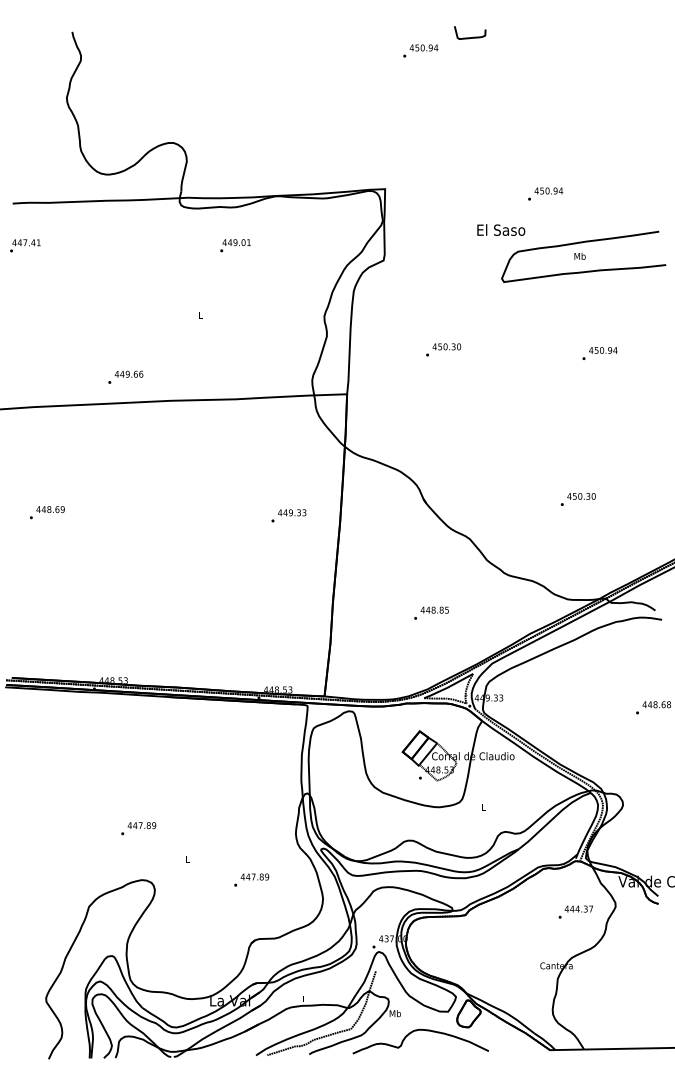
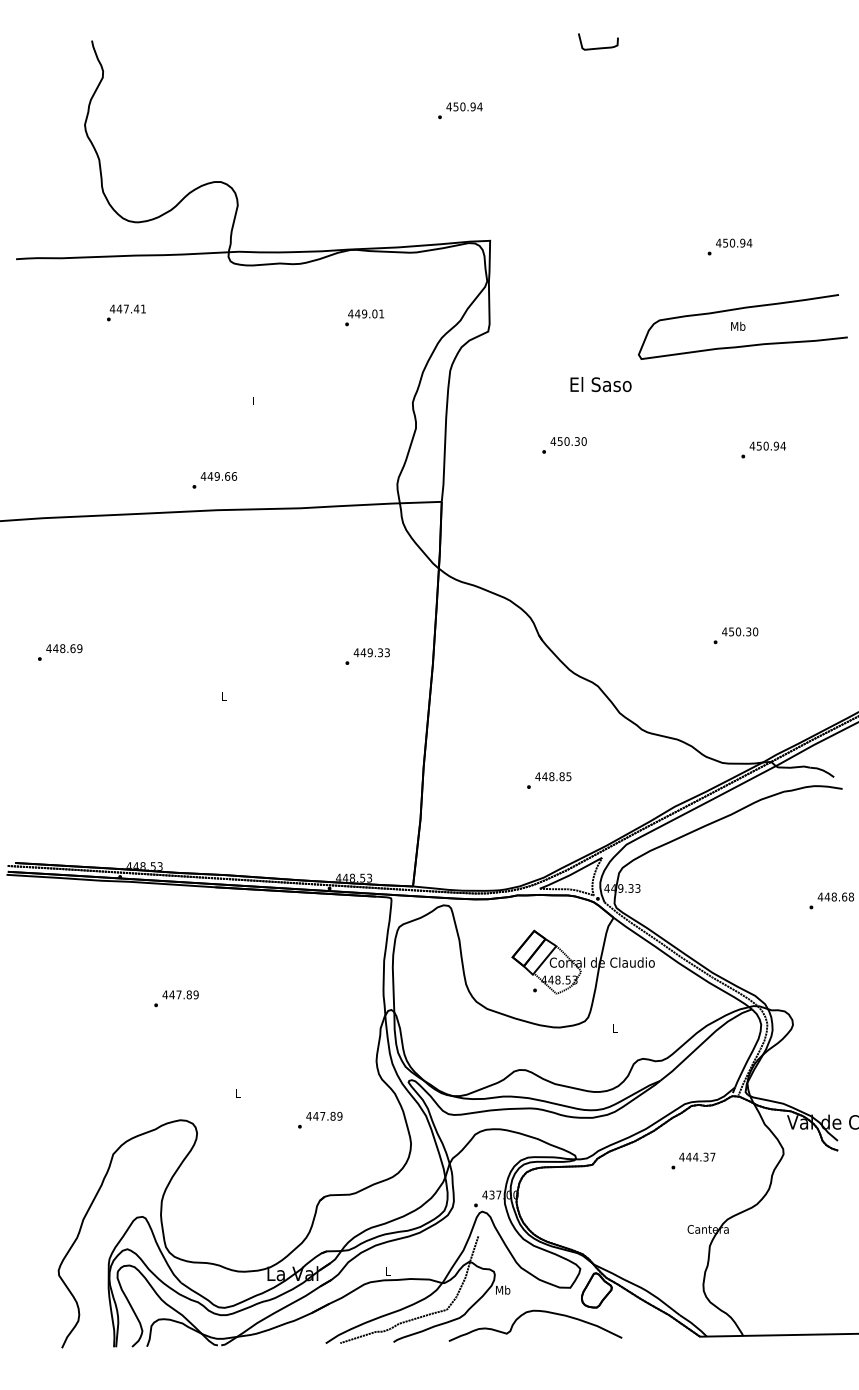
text: (420, 50) -> (460, 110), moved
text: (545, 193) -> (729, 246), moved
text: (501, 229) -> (601, 383), moved
text: (25, 245) -> (126, 312), moved
text: (235, 245) -> (364, 317), moved
text: (125, 376) -> (214, 479), moved
text: (138, 828) -> (176, 998), moved
text: (575, 911) -> (692, 1160), moved

